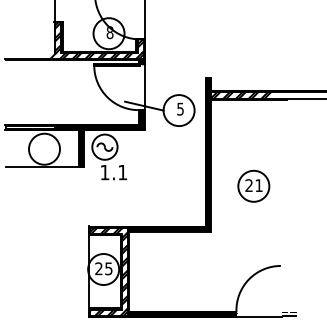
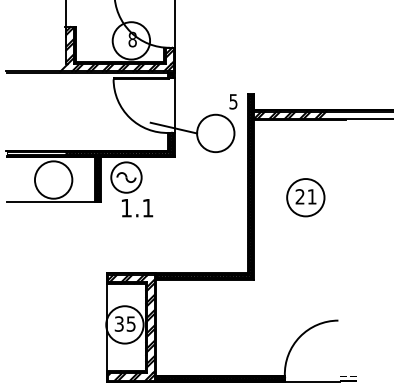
text: (180, 108) -> (233, 101), moved
part: (253, 186) -> (305, 197), moved
text: (98, 268) -> (118, 323), 25 -> 35

